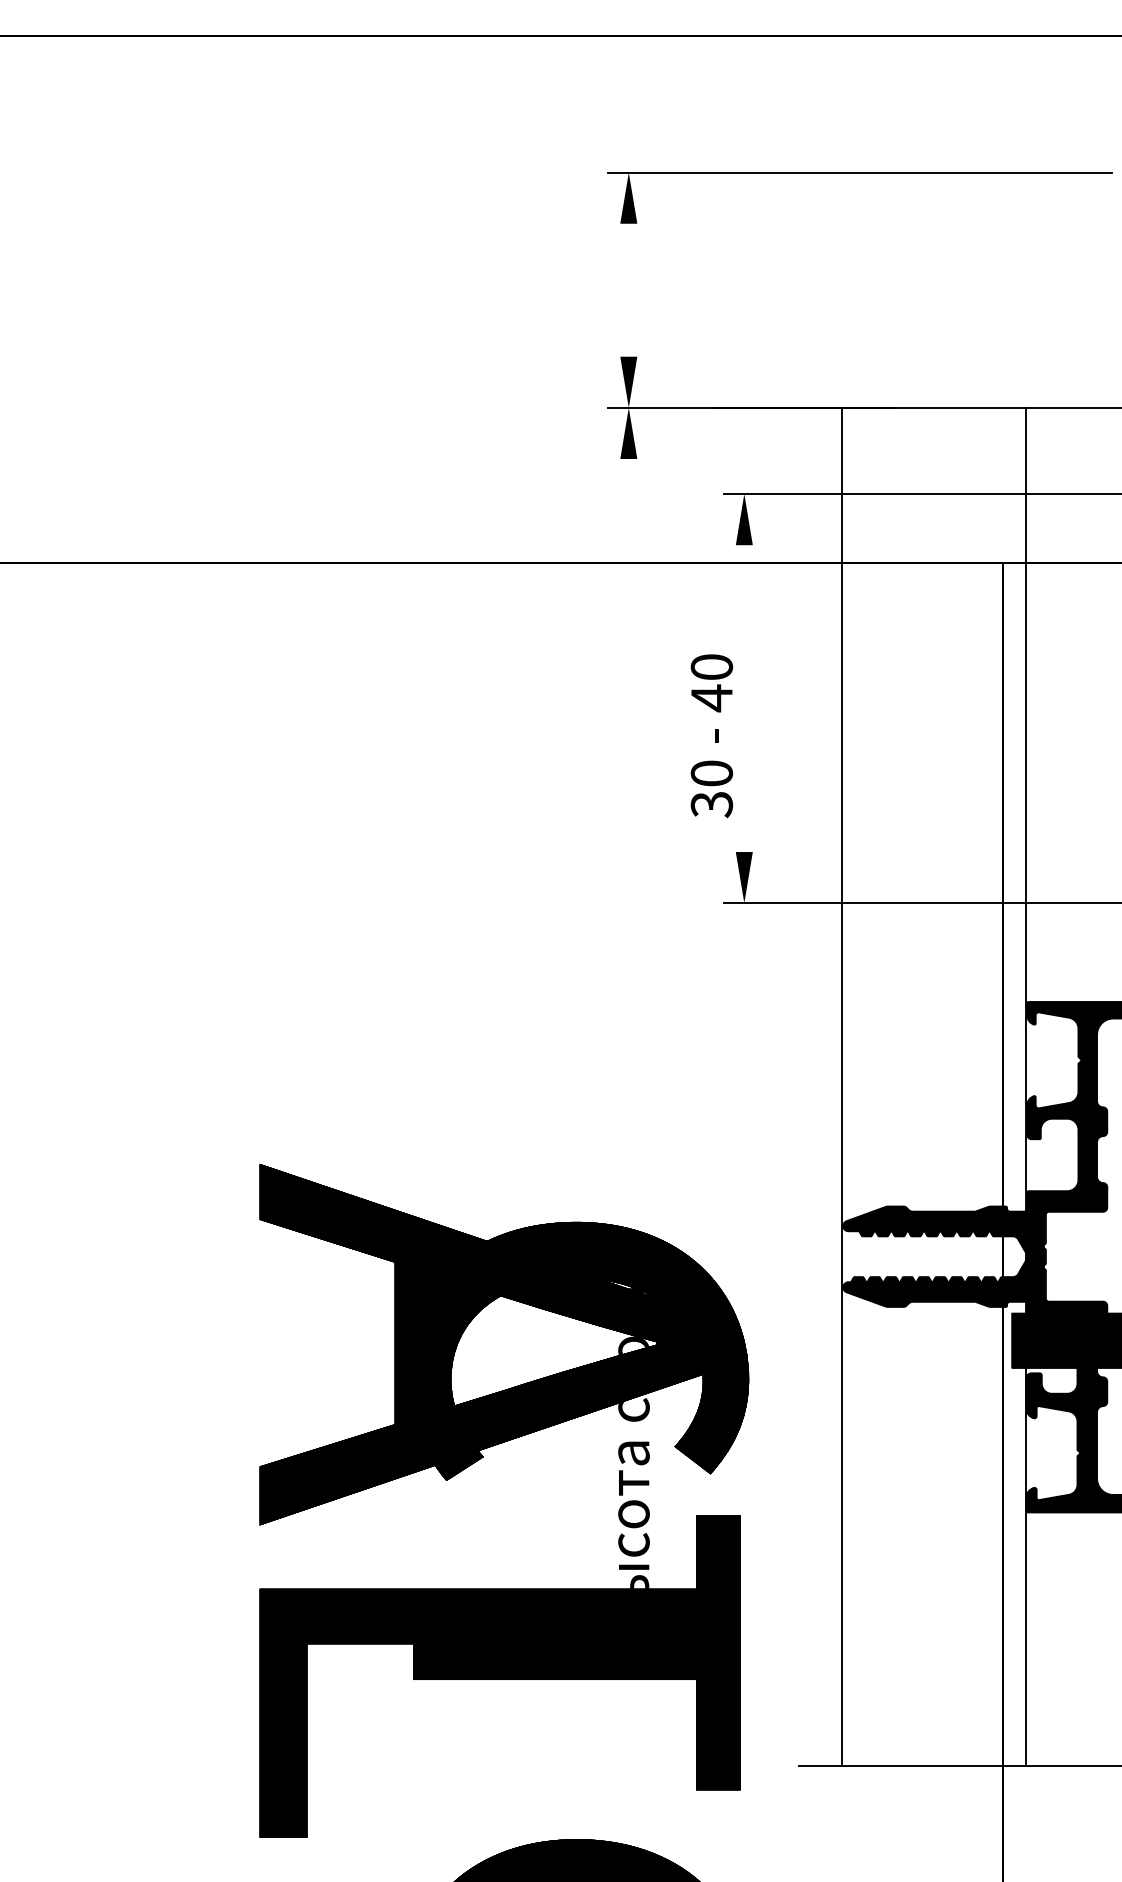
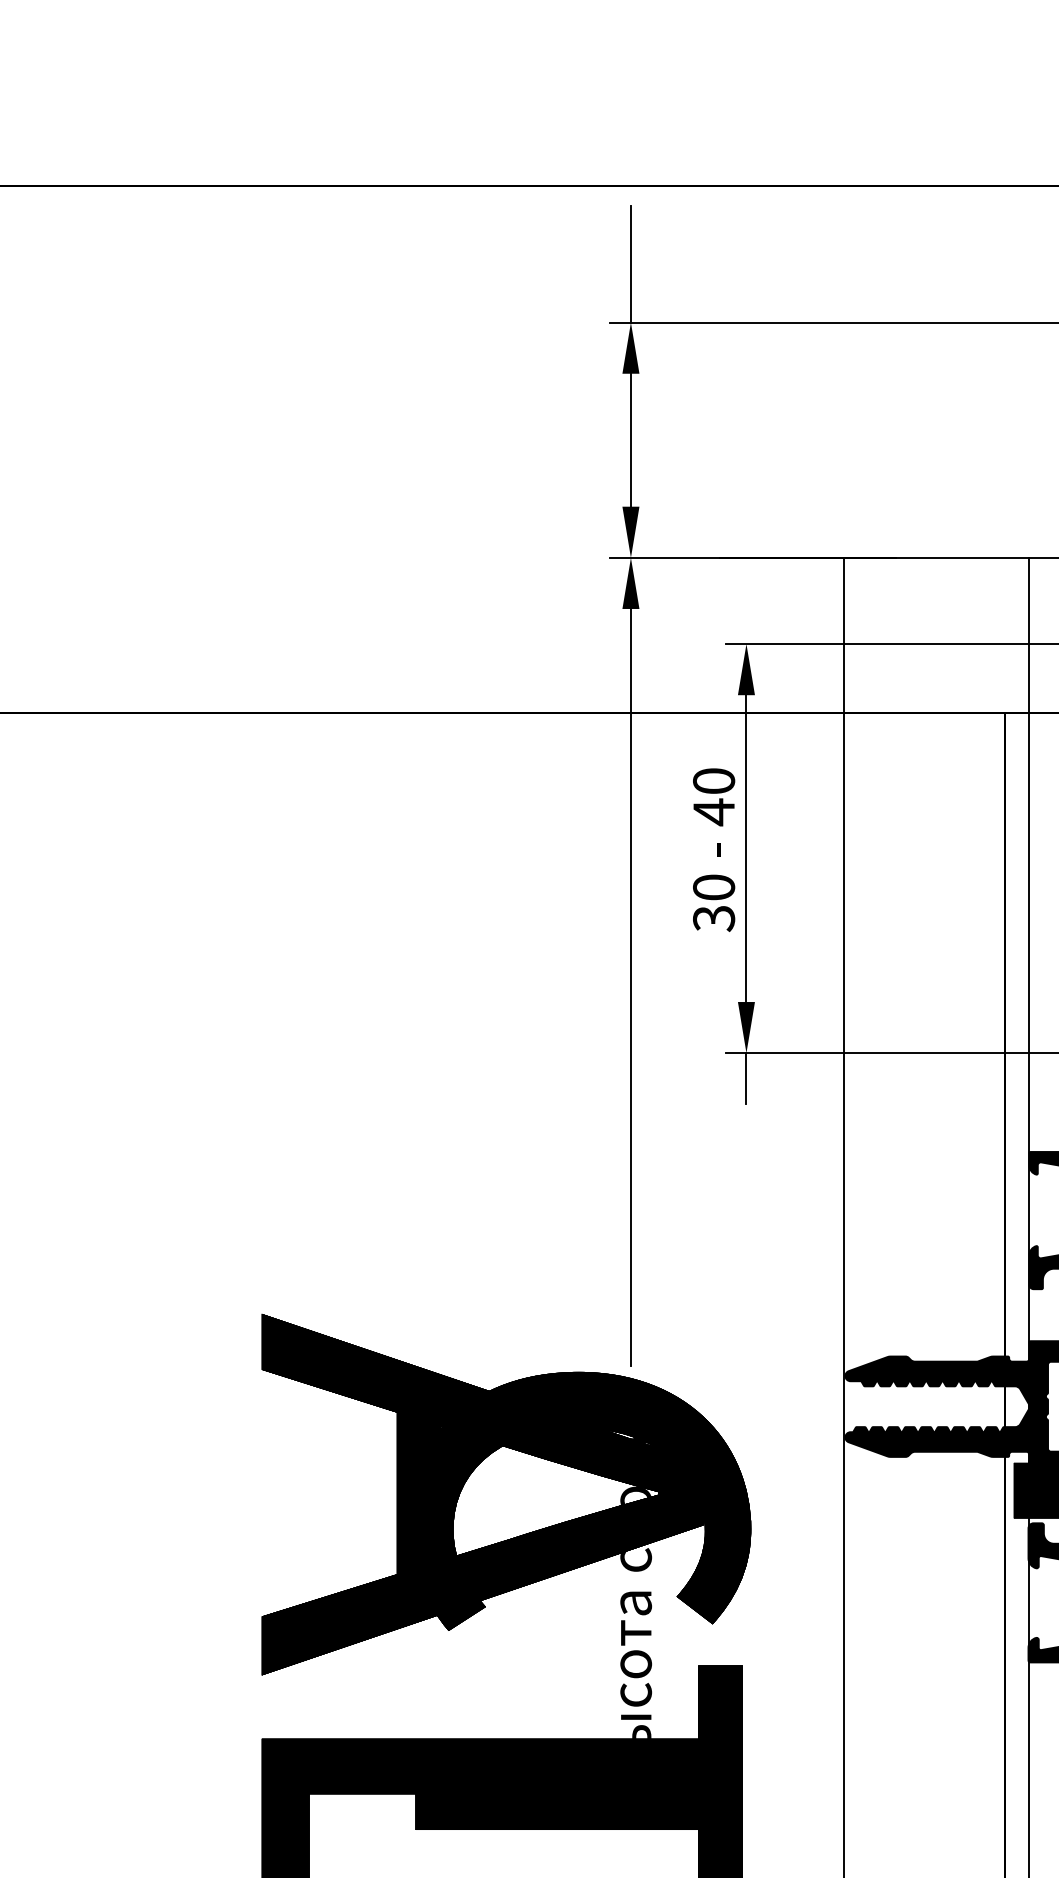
line: (628, 114) -> (630, 264), added
line: (628, 289) -> (630, 439), added
line: (744, 698) -> (746, 848), added
text: (711, 735) -> (713, 849), moved
line: (628, 837) -> (630, 987), added
line: (744, 928) -> (746, 1078), added

